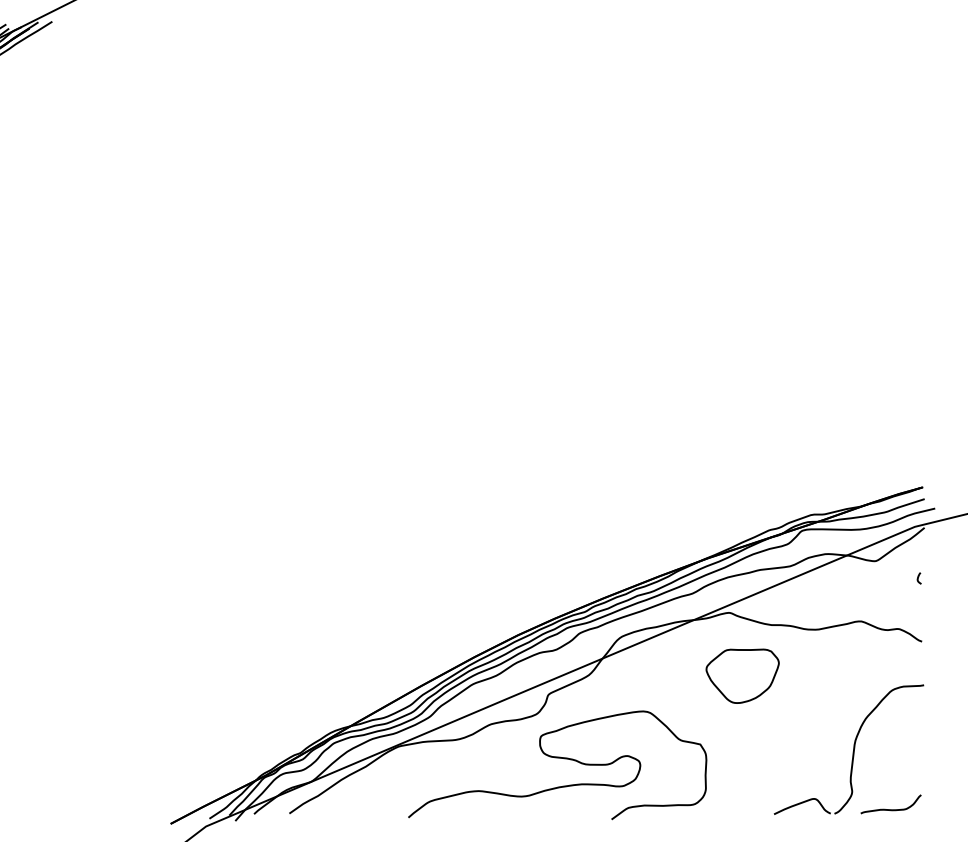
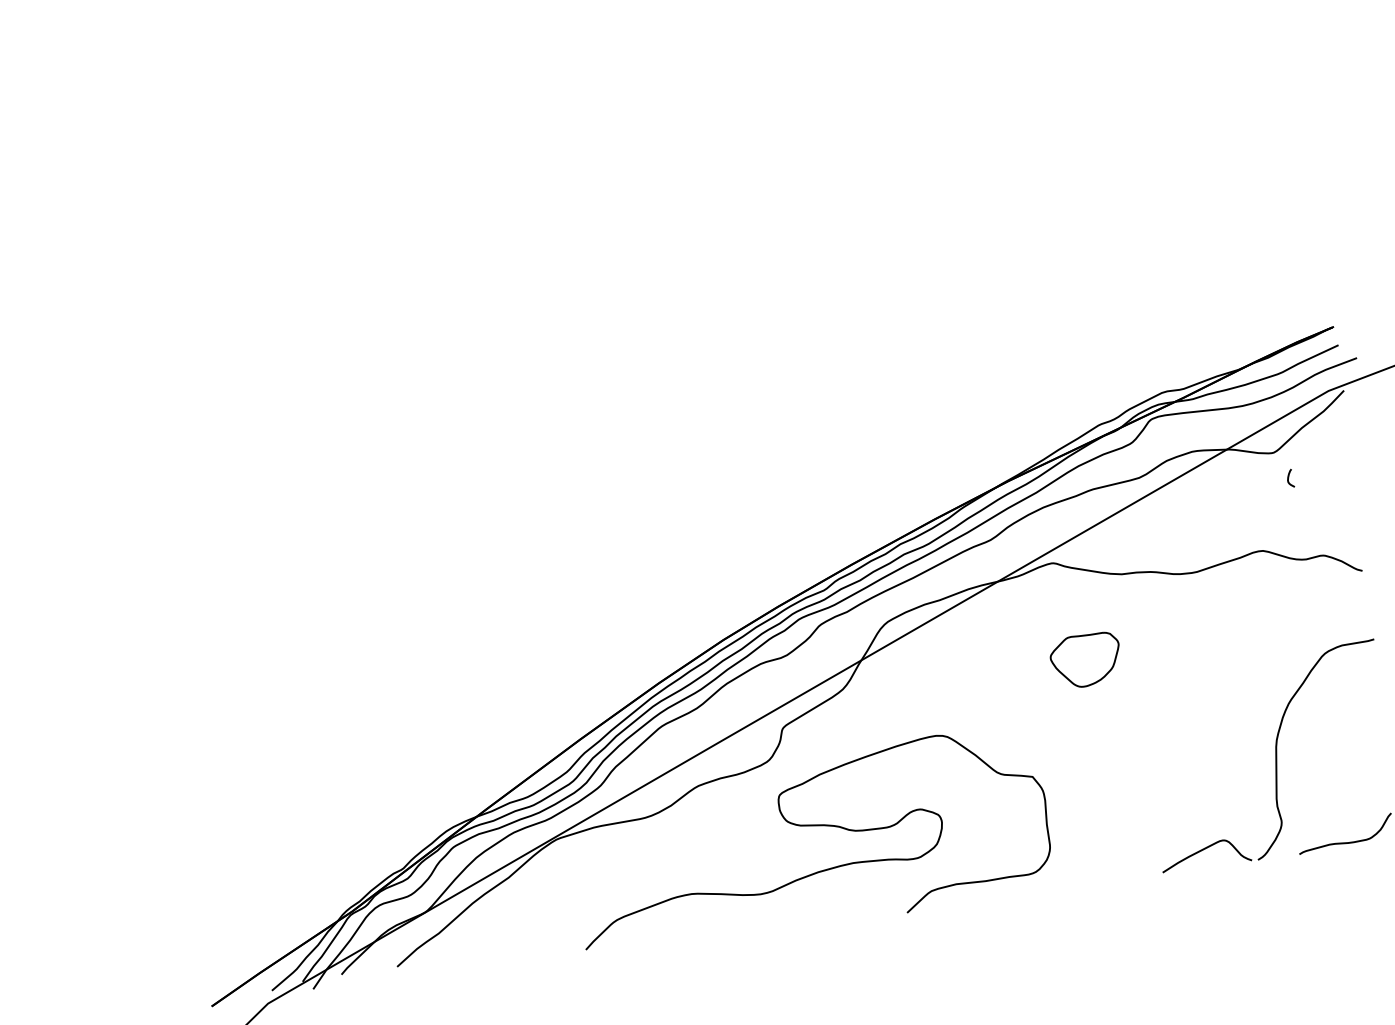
curve: (918, 578) -> (1289, 478), moved
part: (742, 675) -> (1085, 659), size x0.6

